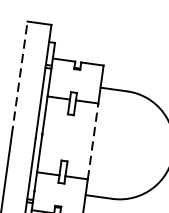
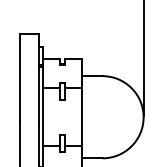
line: (19, 78) -> (20, 77), dashed -> solid
line: (92, 141) -> (81, 117), dashed -> solid

